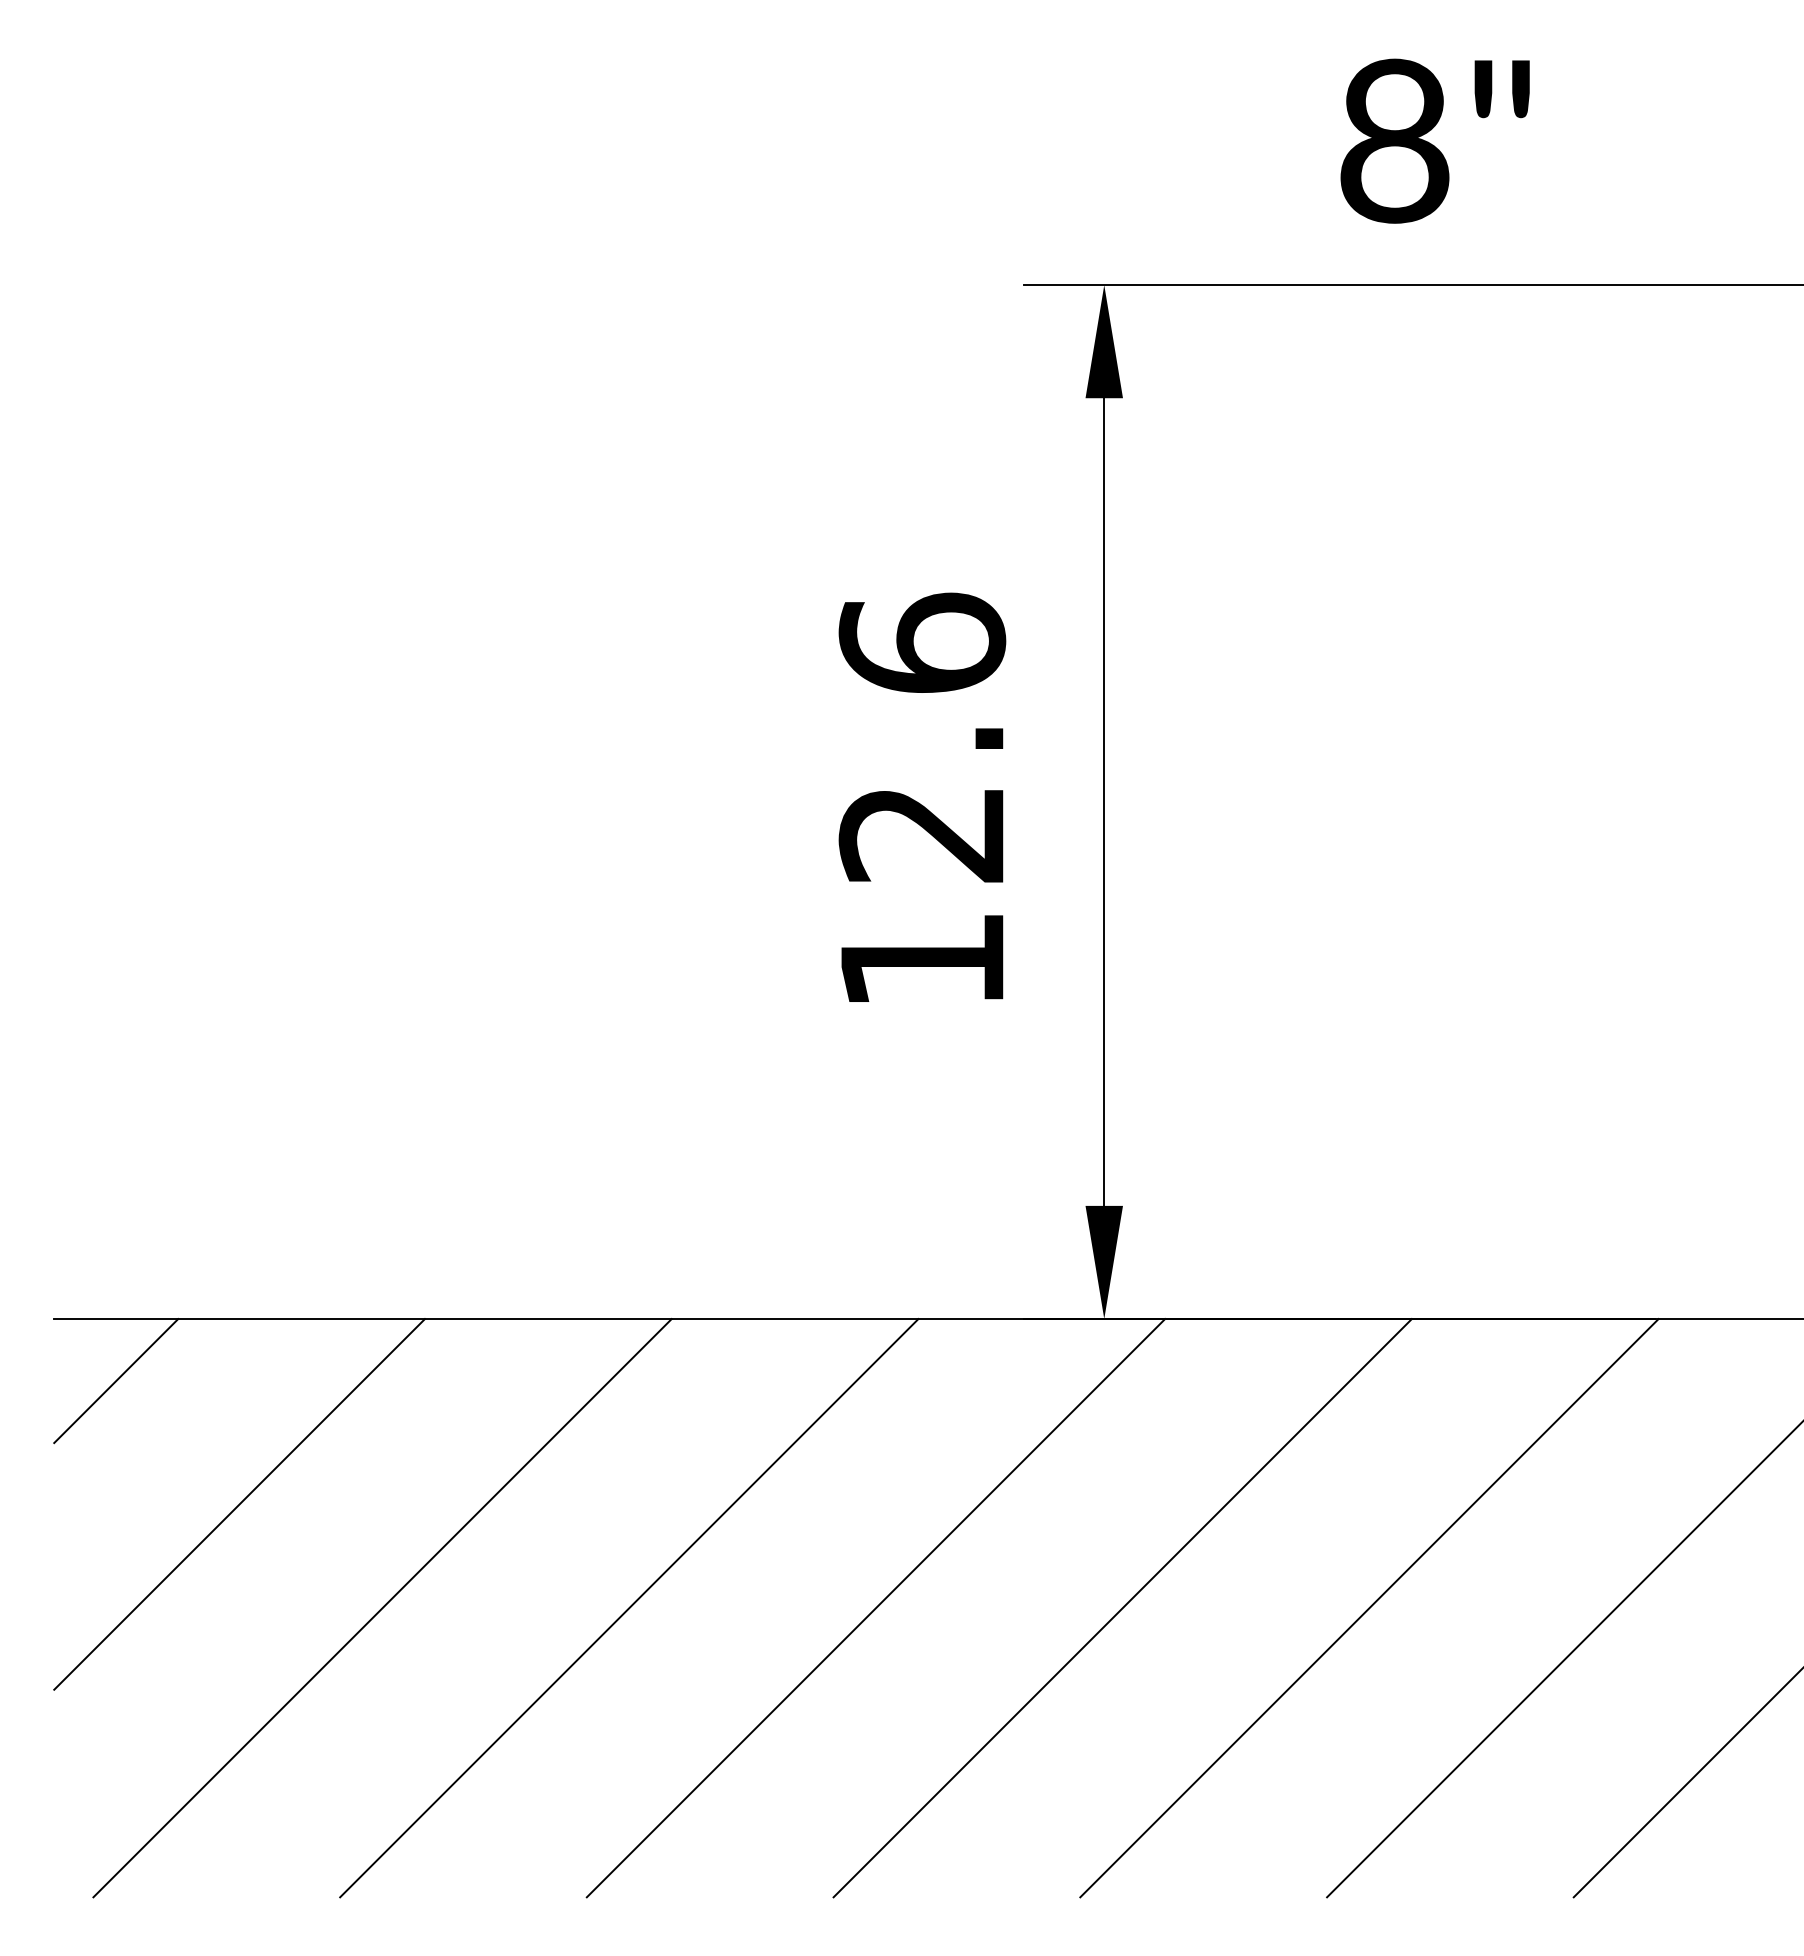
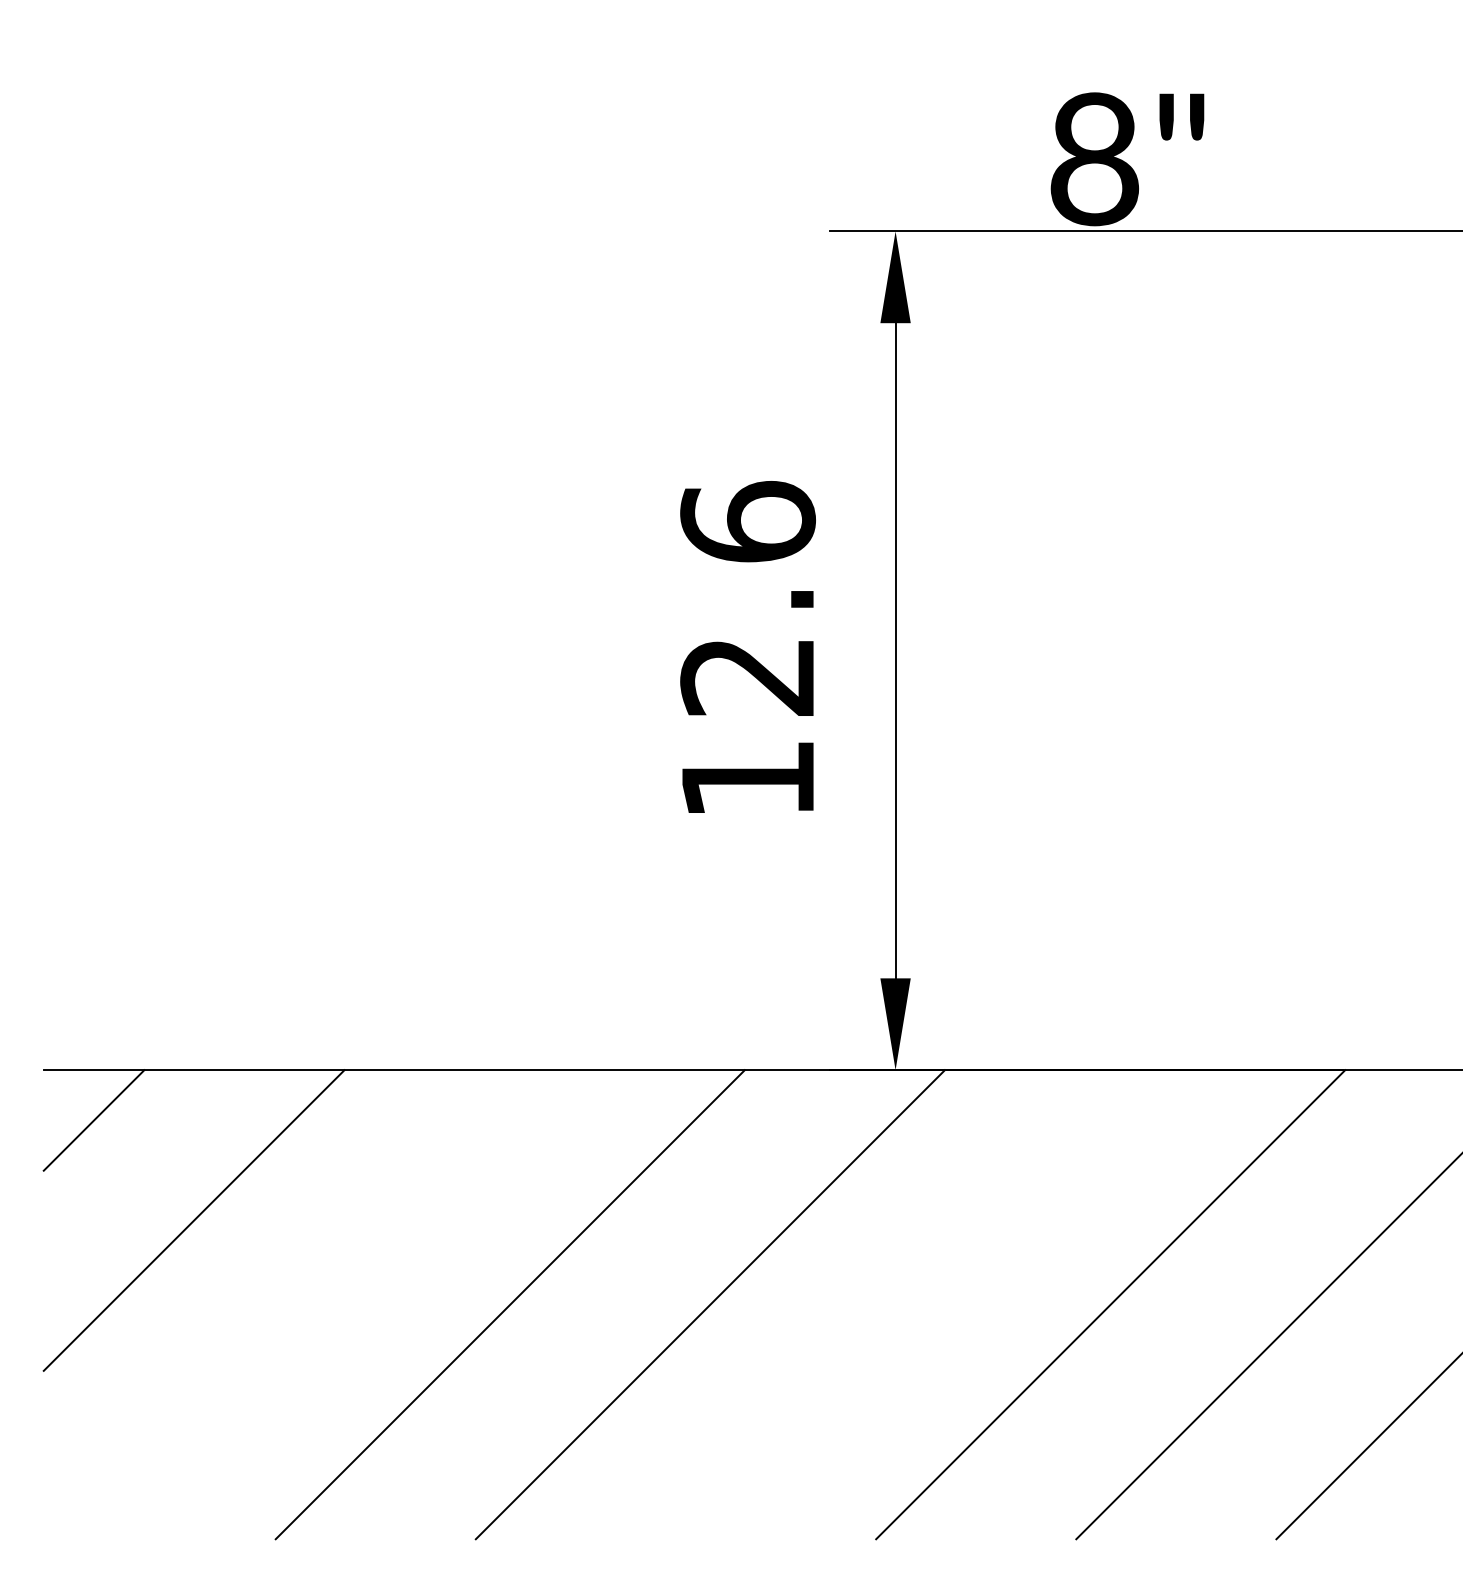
text: (1434, 140) -> (1126, 158), moved
line: (382, 1608) -> (310, 1304), removed
line: (1122, 1608) -> (910, 1304), removed

